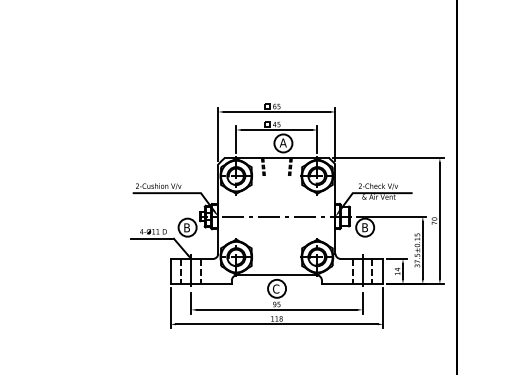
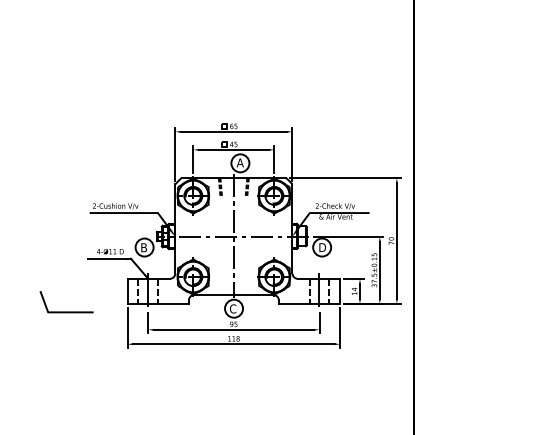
line: (276, 216) -> (233, 236), added
text: (366, 227) -> (323, 247), B -> D
line: (109, 291) -> (66, 311), added

